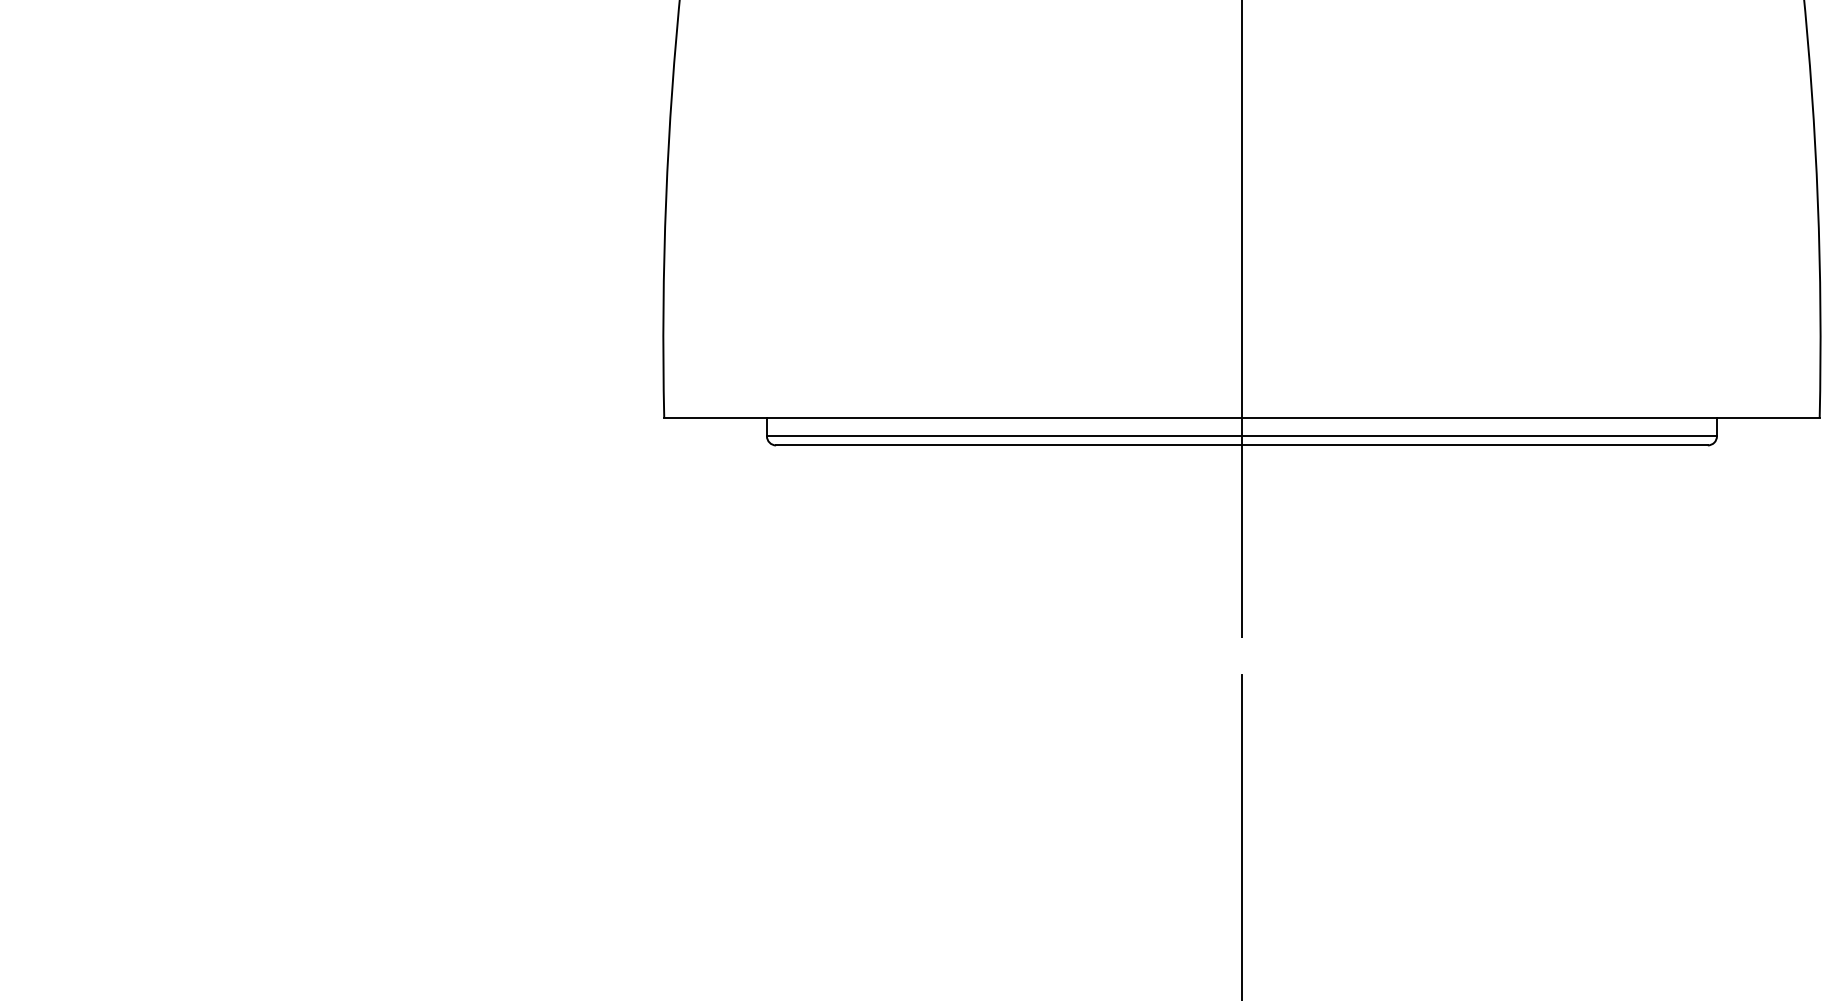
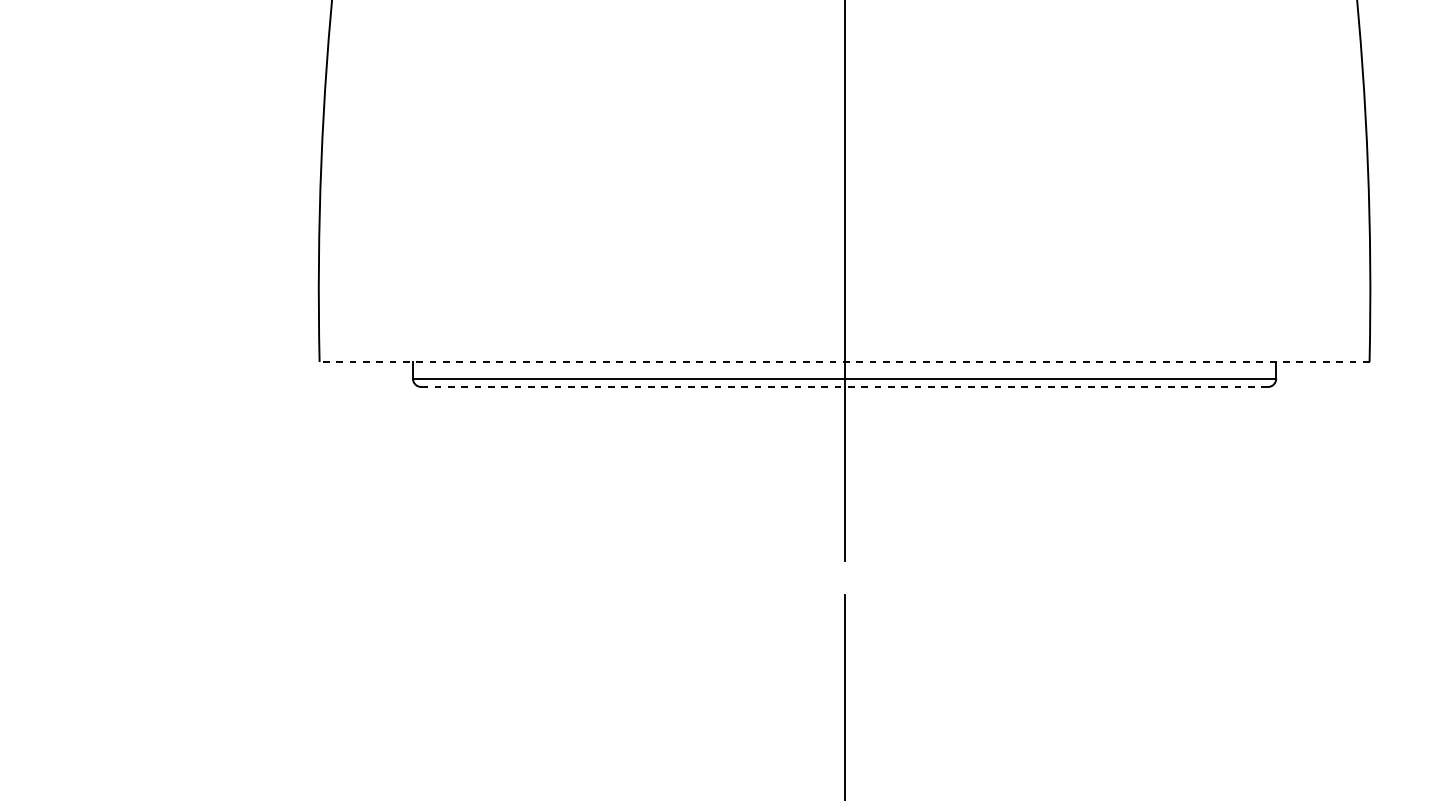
line: (1241, 417) -> (844, 361), solid -> dashed
line: (1241, 445) -> (844, 387), solid -> dashed

